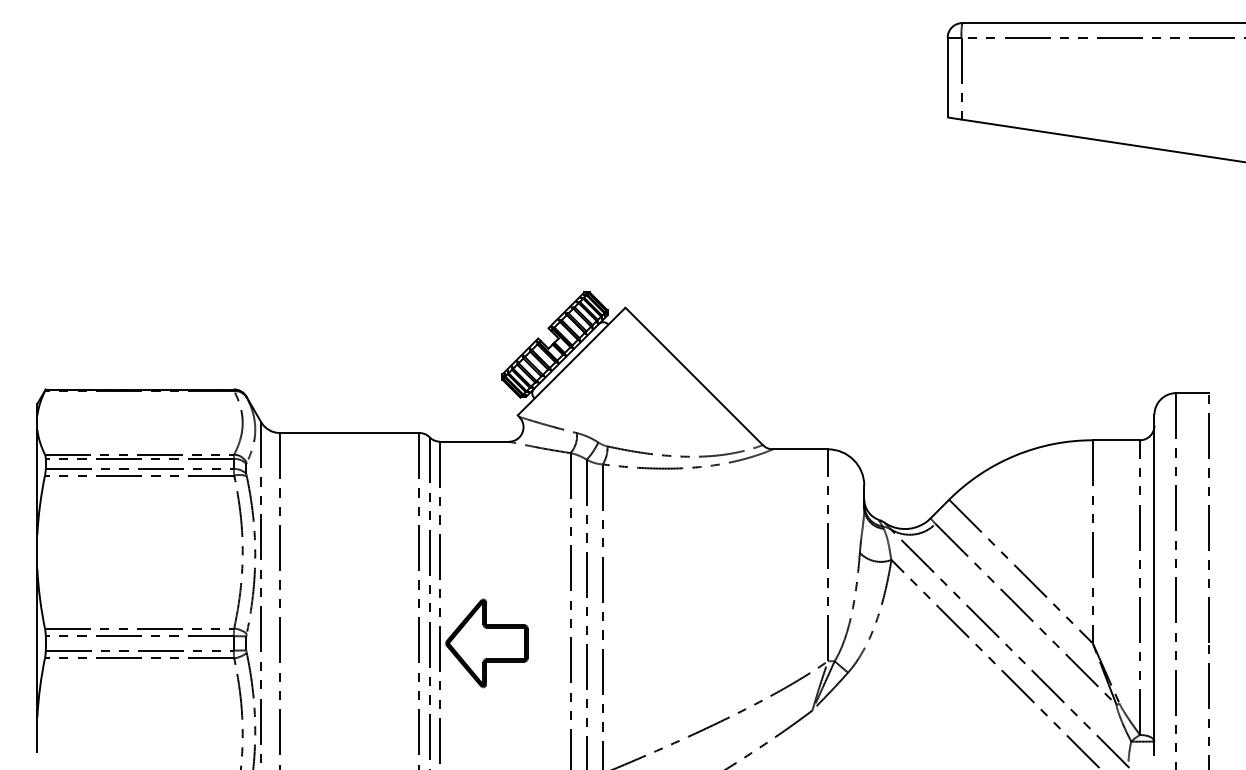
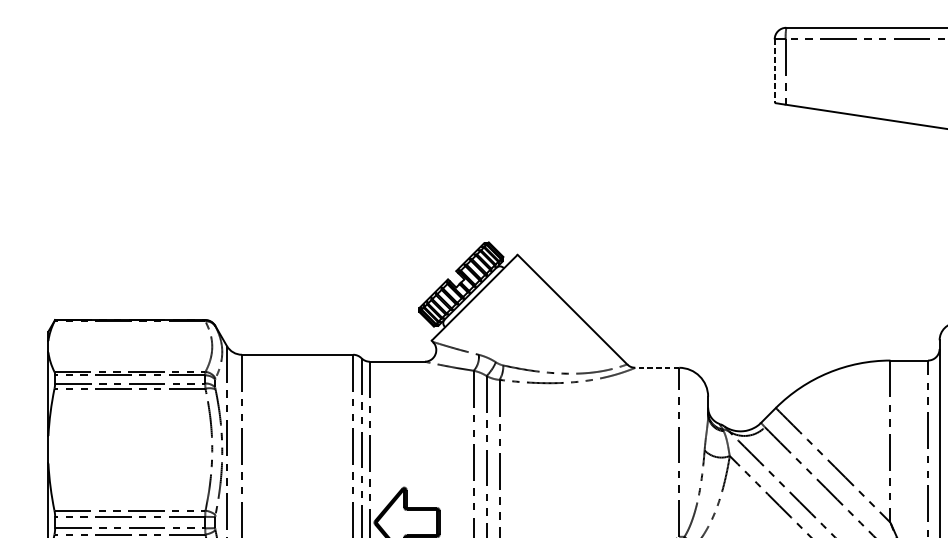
line: (947, 77) -> (774, 71), solid -> dashed
line: (800, 449) -> (657, 367), solid -> dashed

